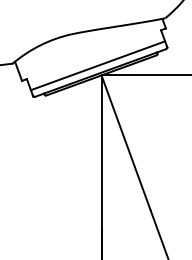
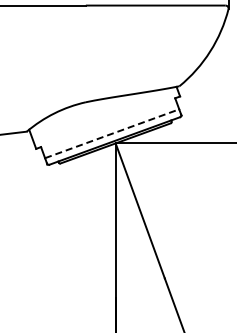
line: (98, 65) -> (112, 133), solid -> dashed

